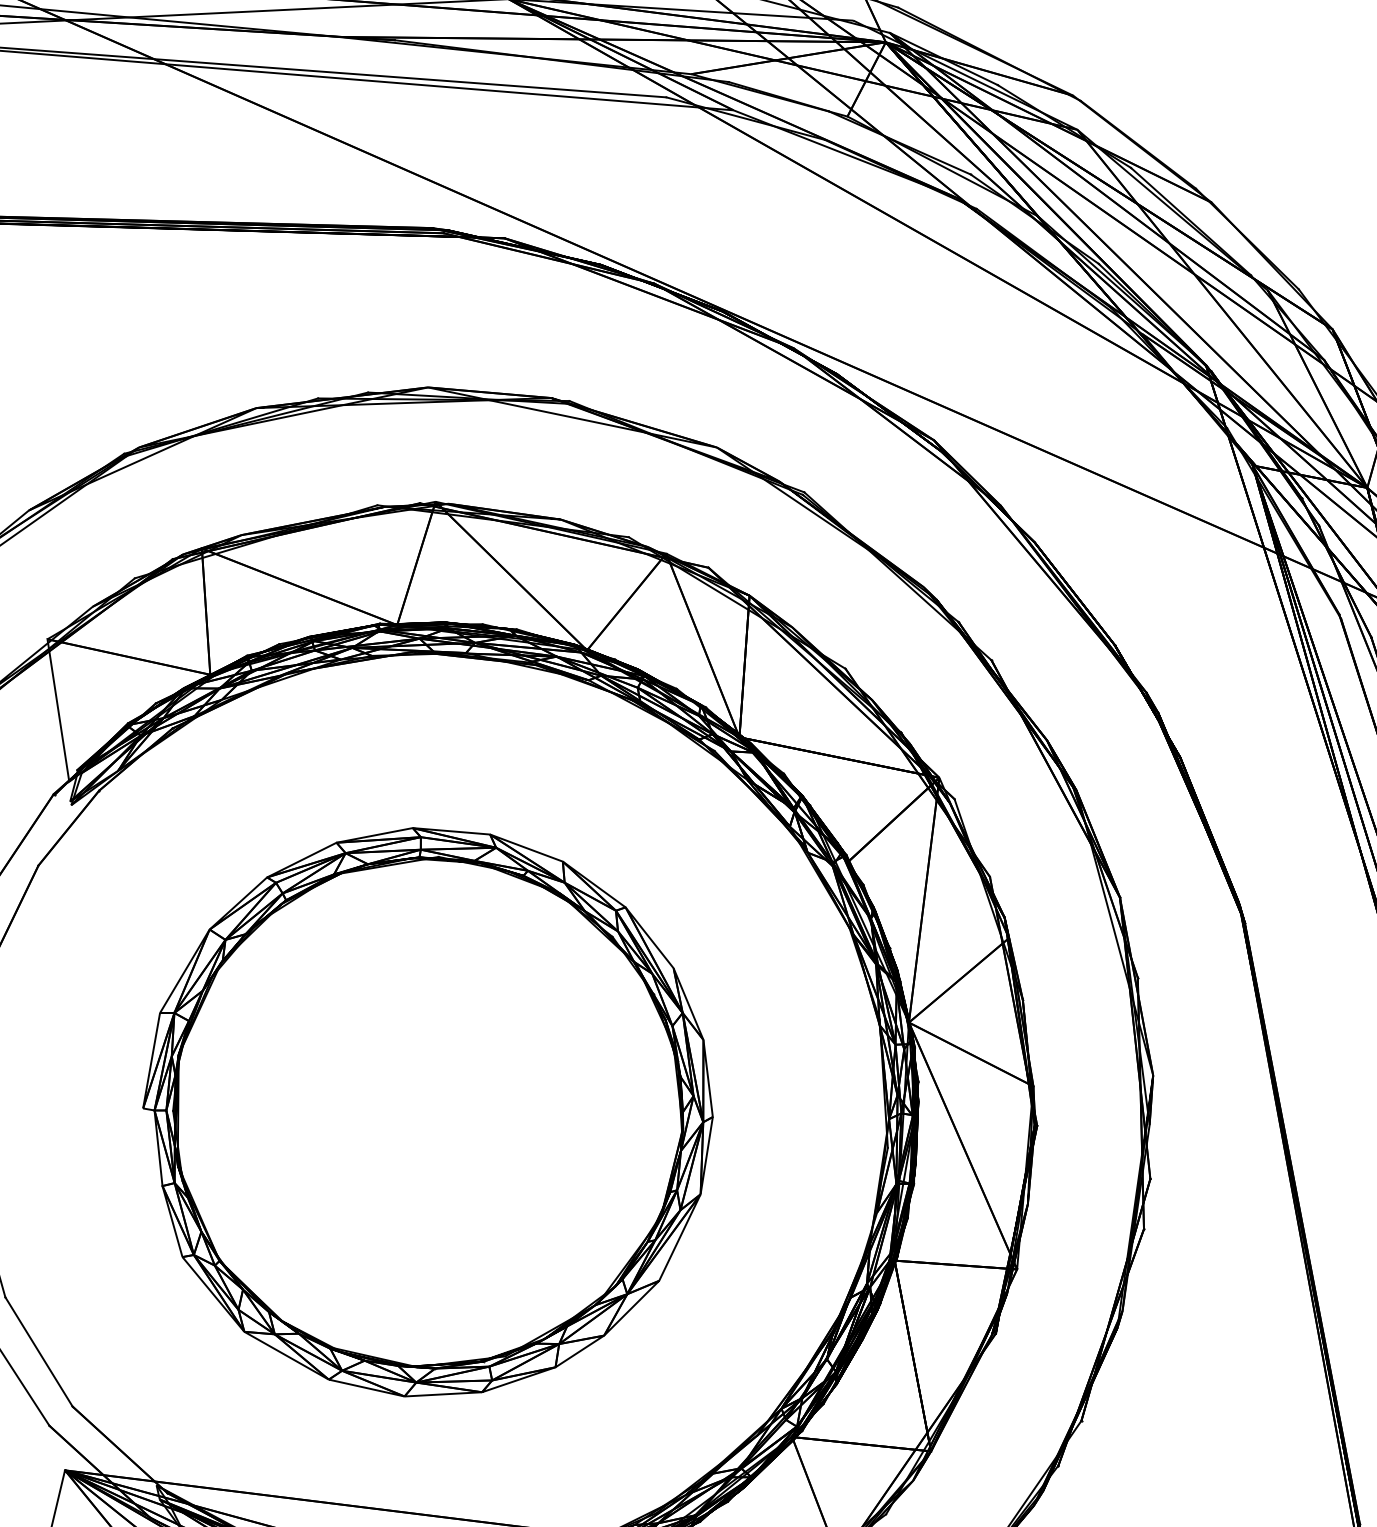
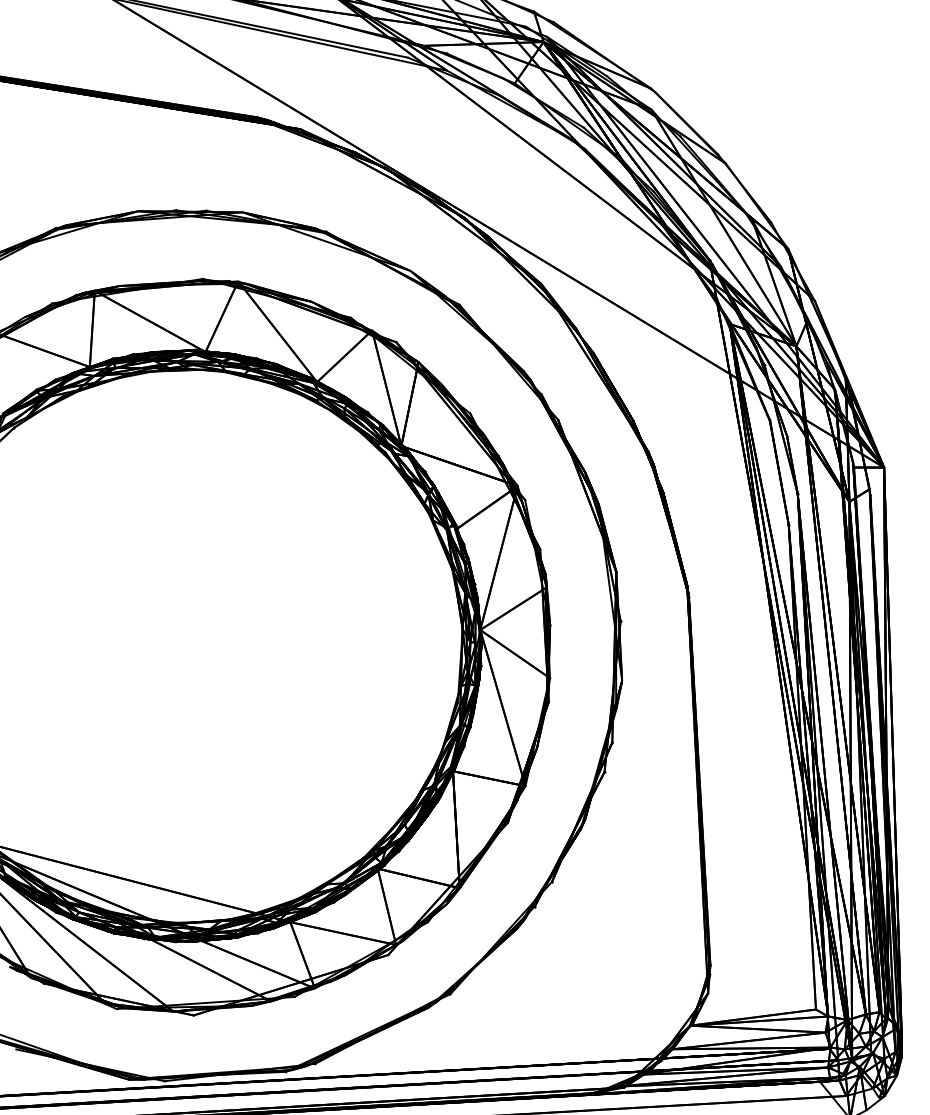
part: (427, 1111) -> (185, 645), removed

